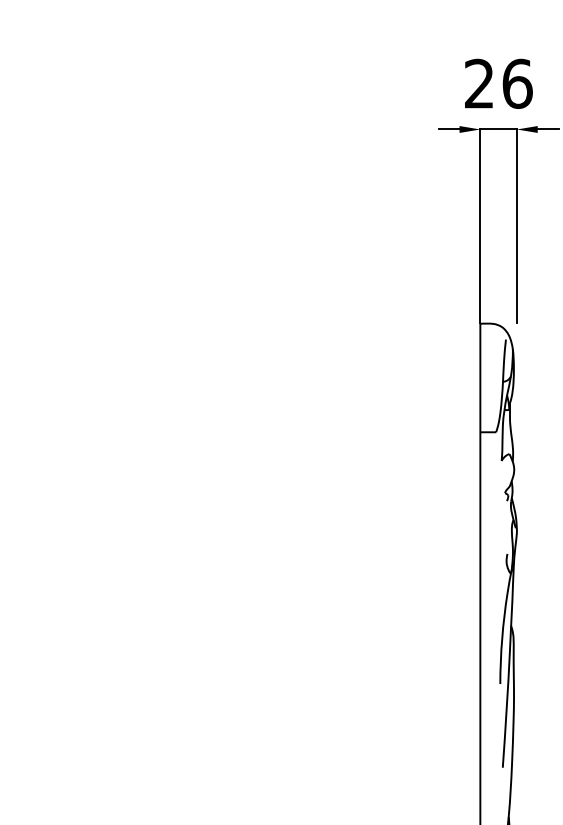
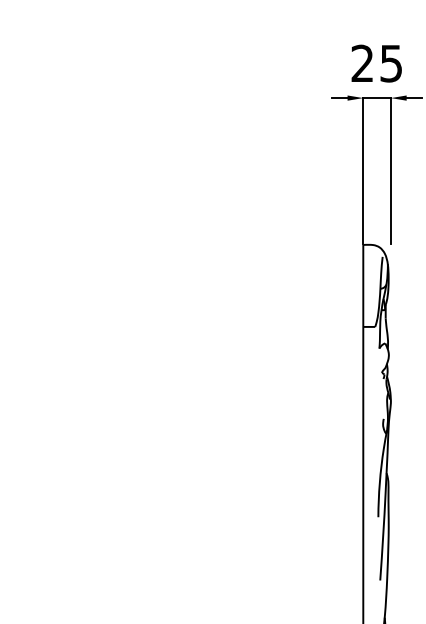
text: (517, 83) -> (391, 63), 26 -> 25

